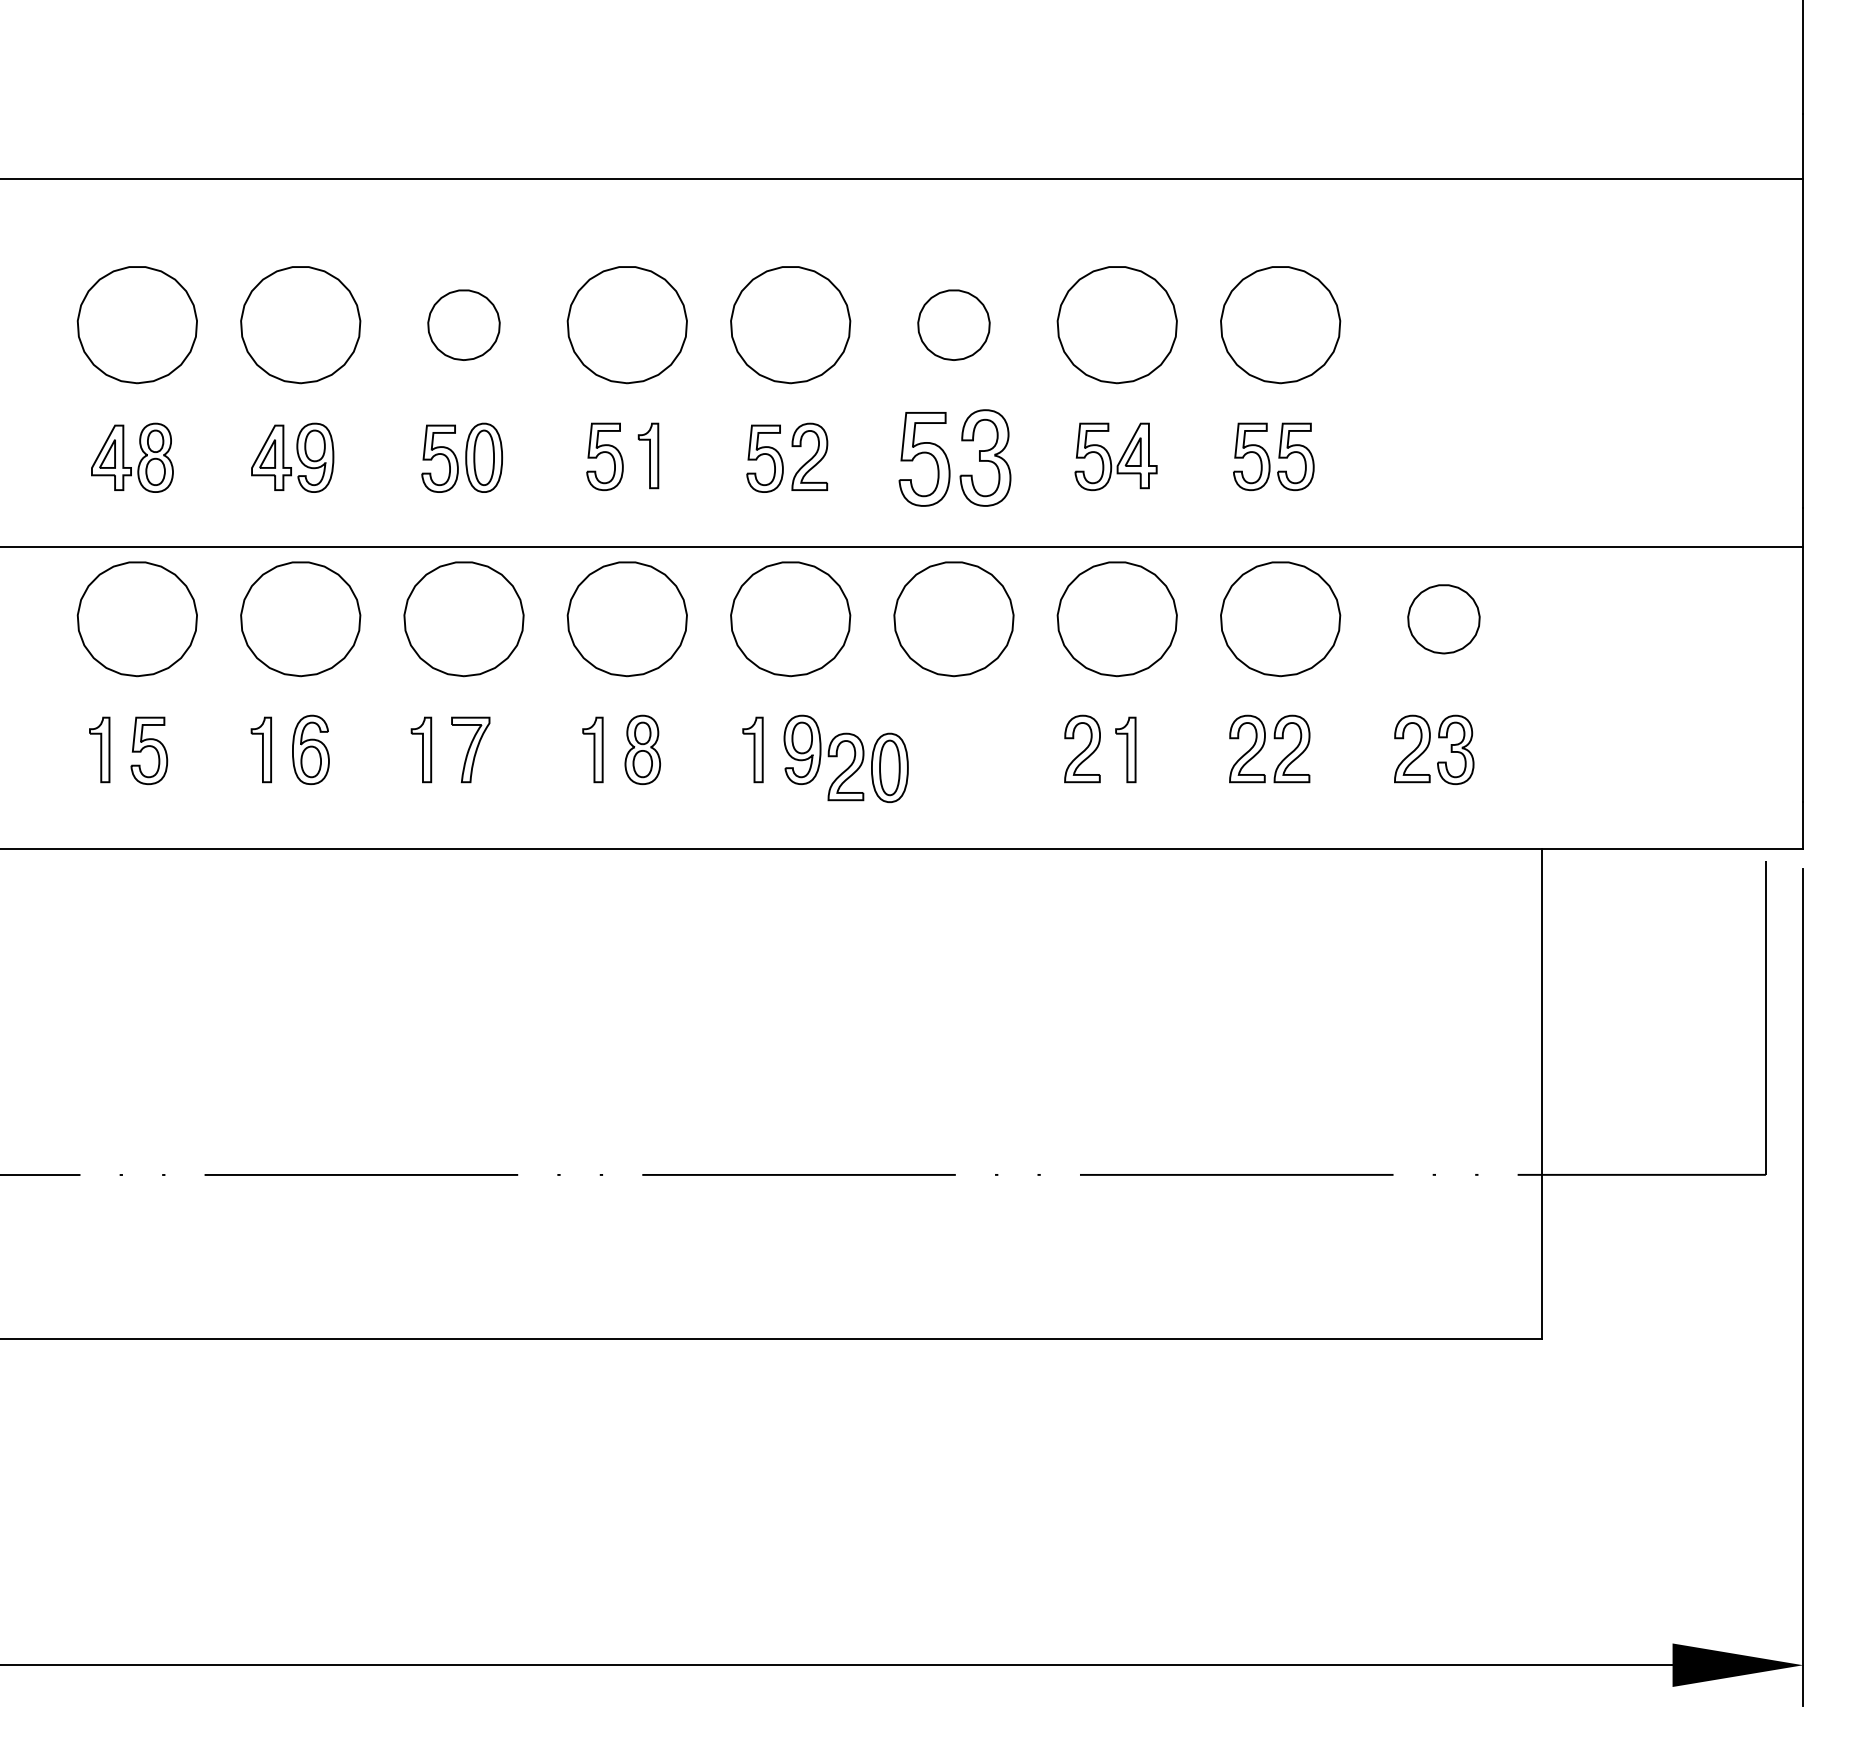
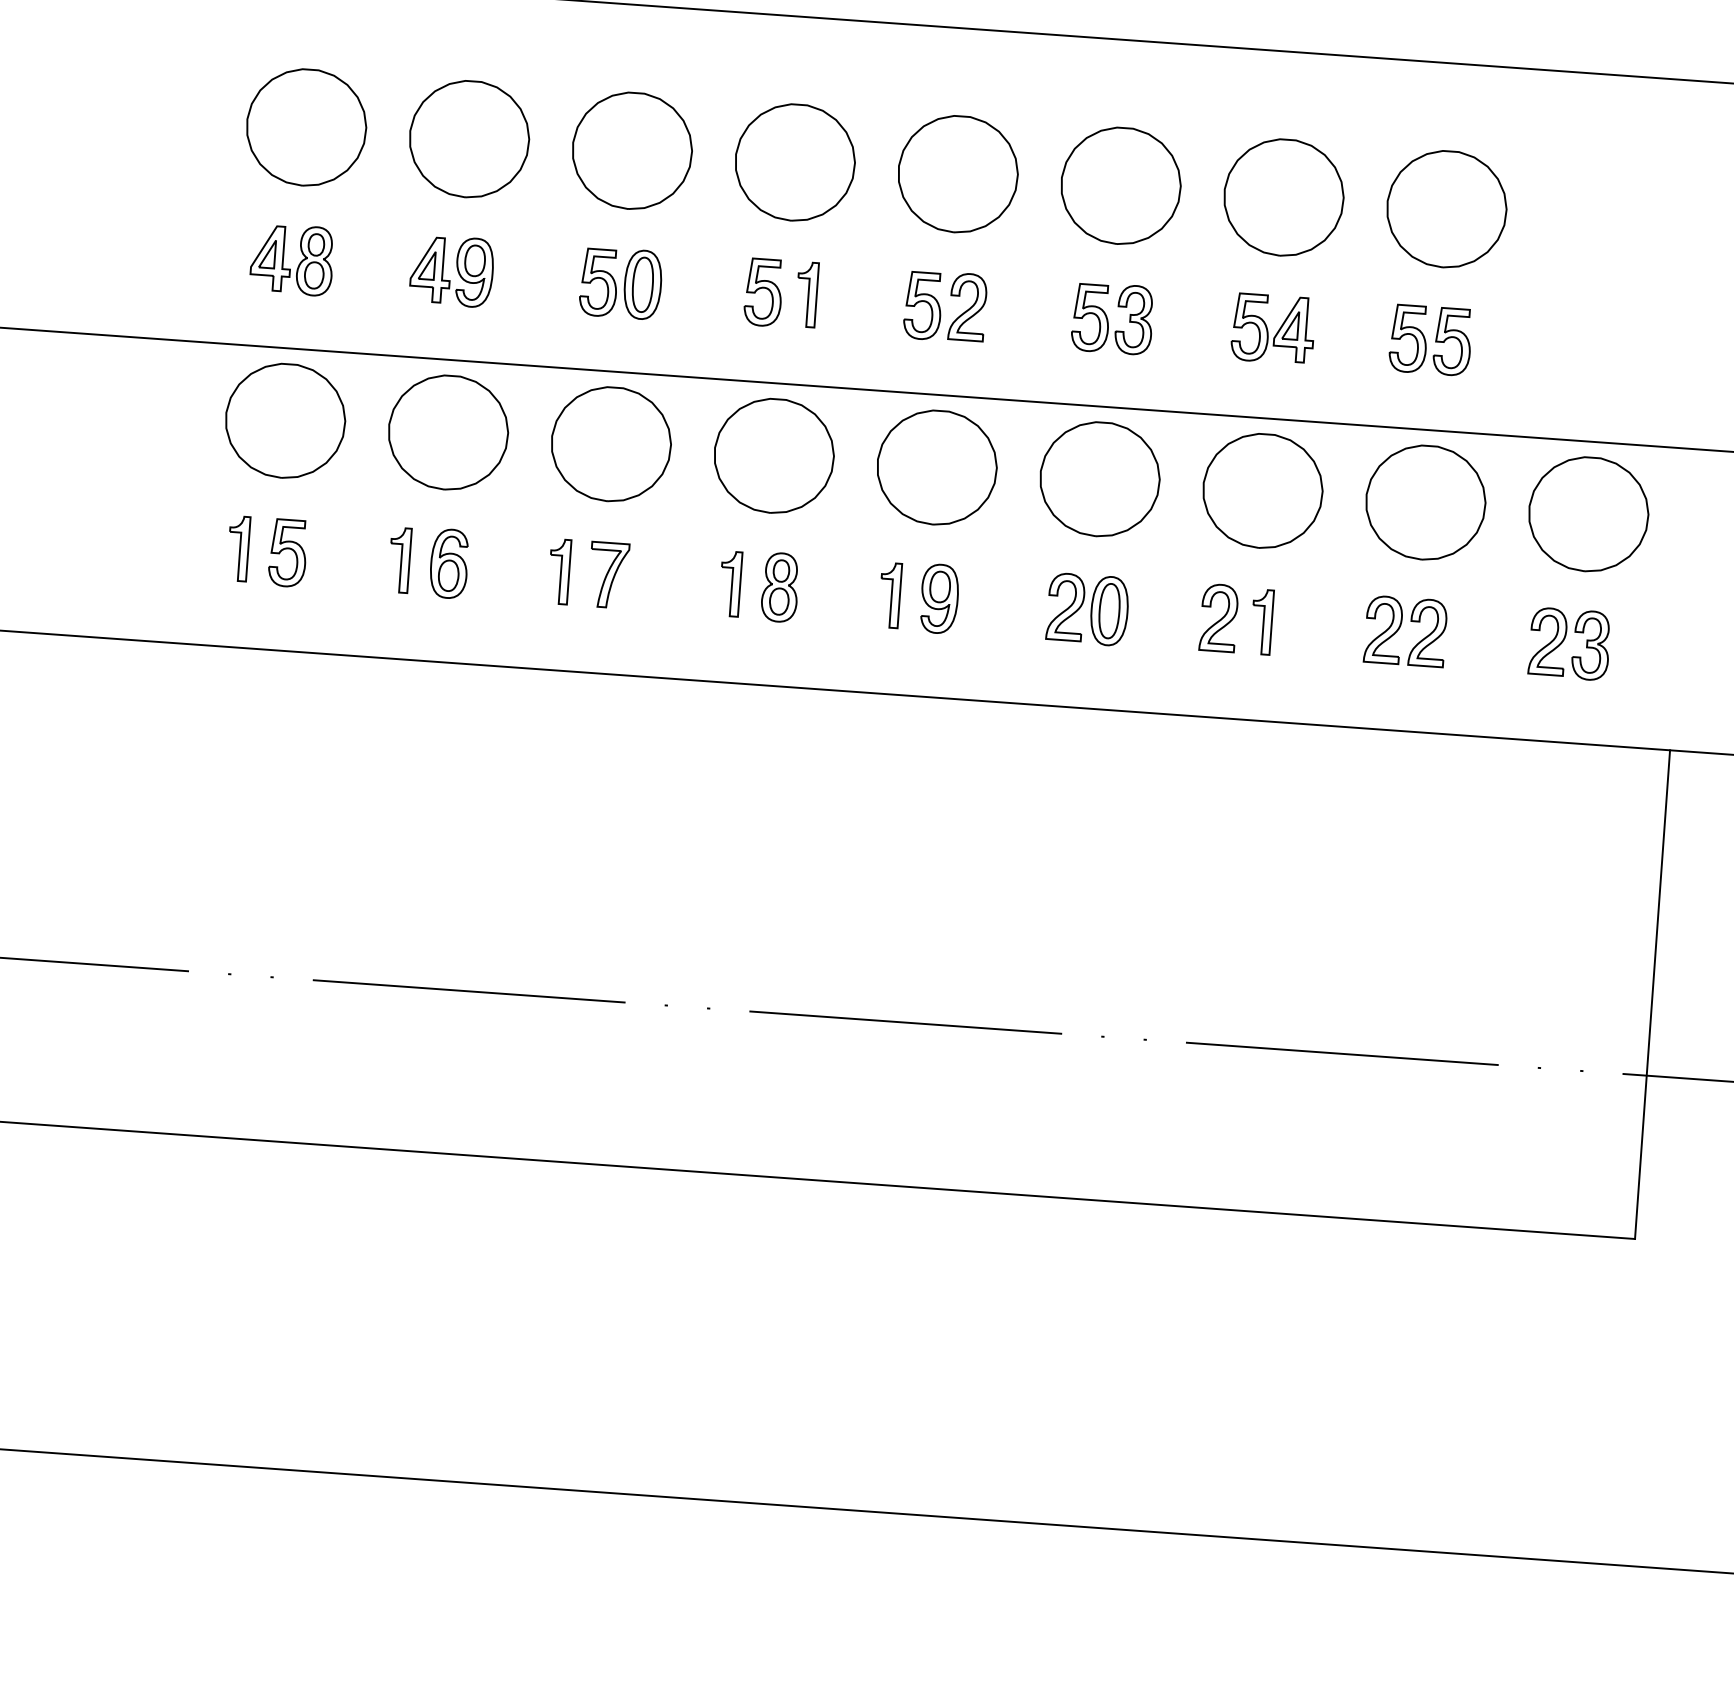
part: (463, 325) -> (631, 151), size x1.67
part: (953, 325) -> (1120, 186), size x1.67
part: (954, 457) -> (1112, 318), size x0.71
part: (1443, 619) -> (1588, 514), size x1.67
part: (867, 767) -> (1087, 609), moved

